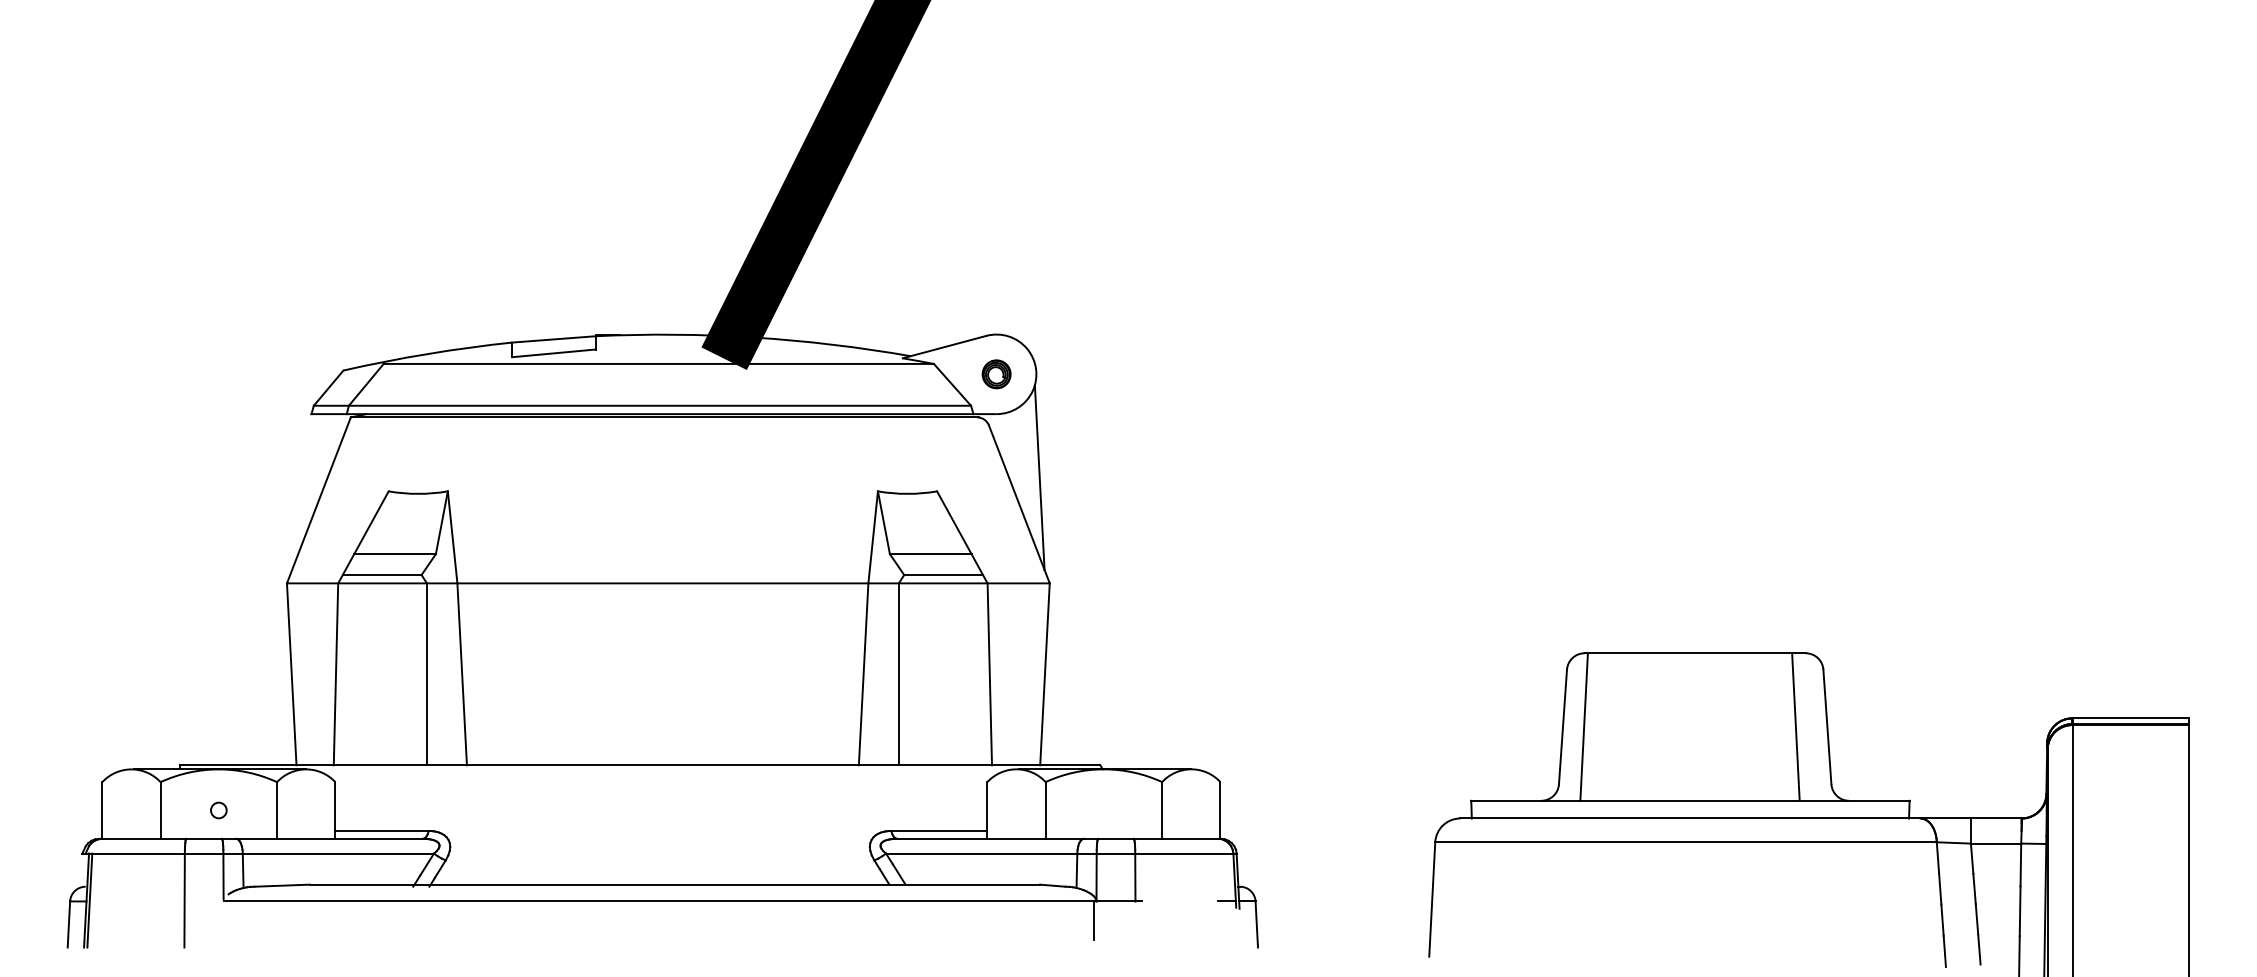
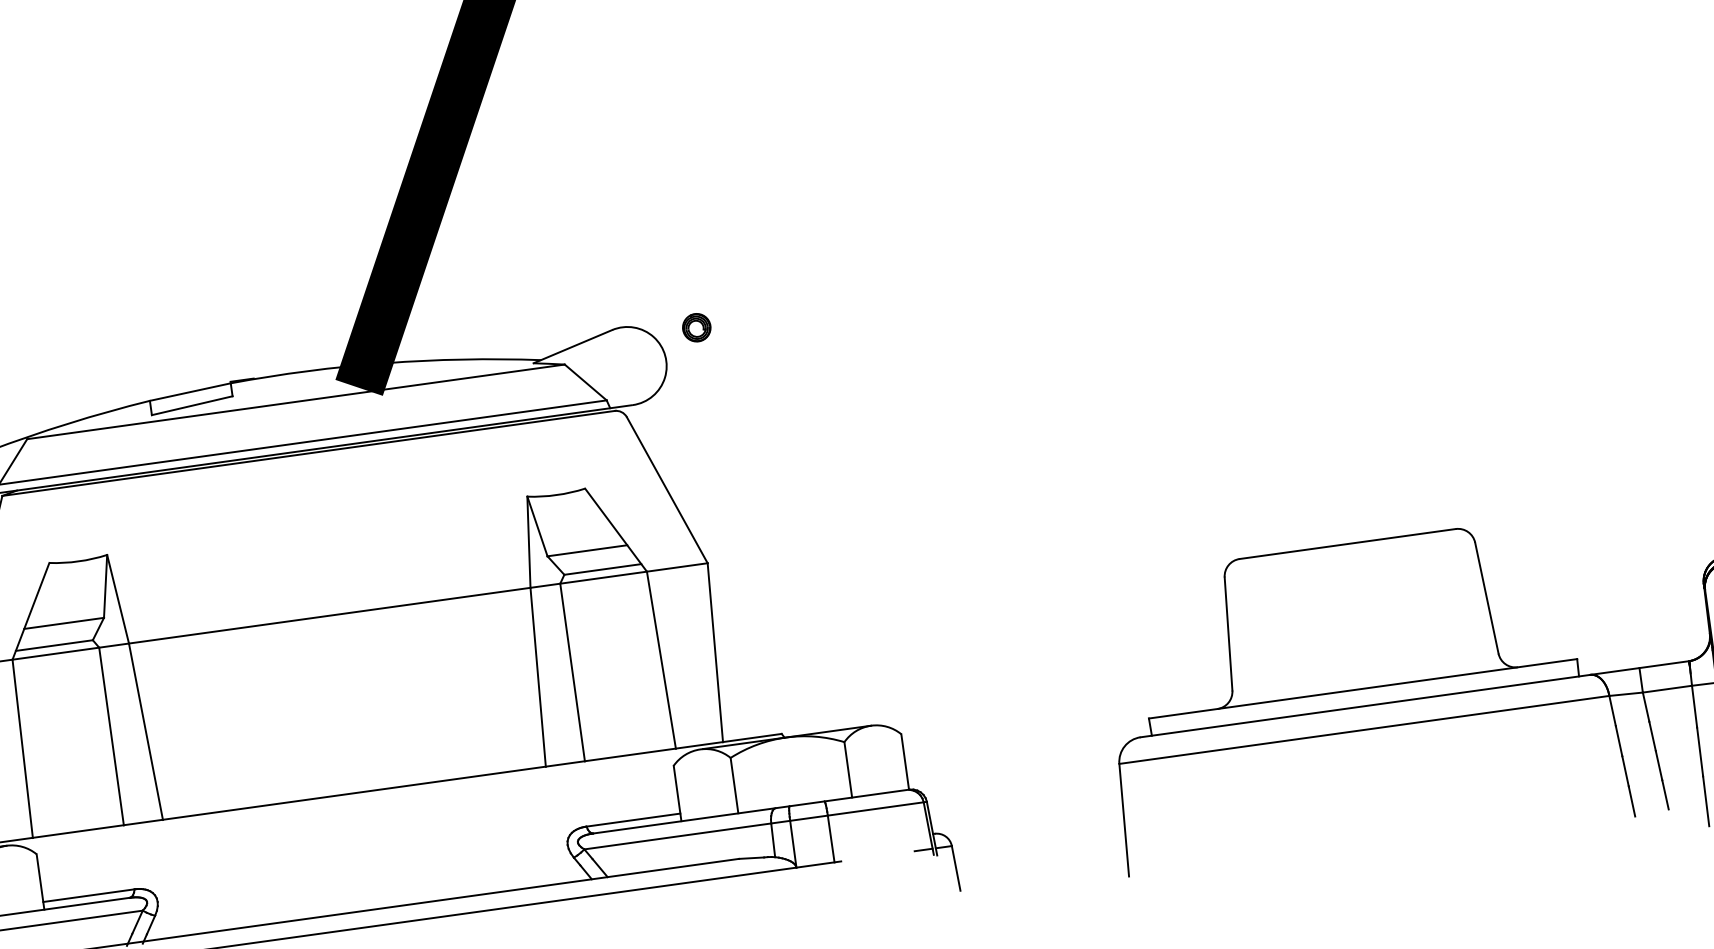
part: (996, 374) -> (696, 327), moved
line: (1039, 477) -> (683, 461), removed
line: (1795, 726) -> (1455, 601), removed
line: (1583, 727) -> (1248, 631), removed
line: (1093, 920) -> (796, 886), removed

